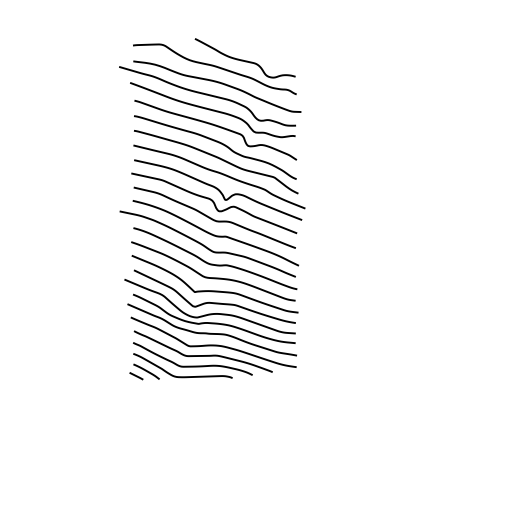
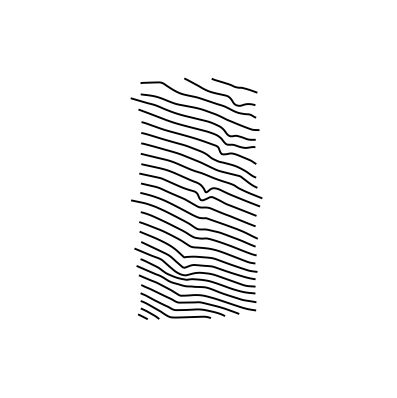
curve: (266, 48) -> (234, 85), added

